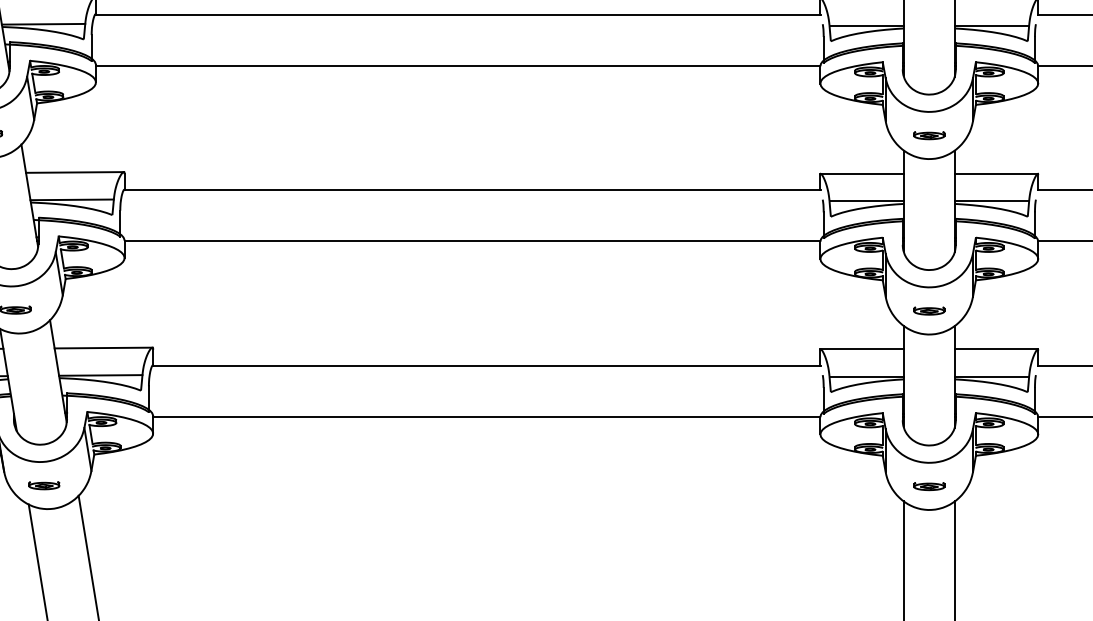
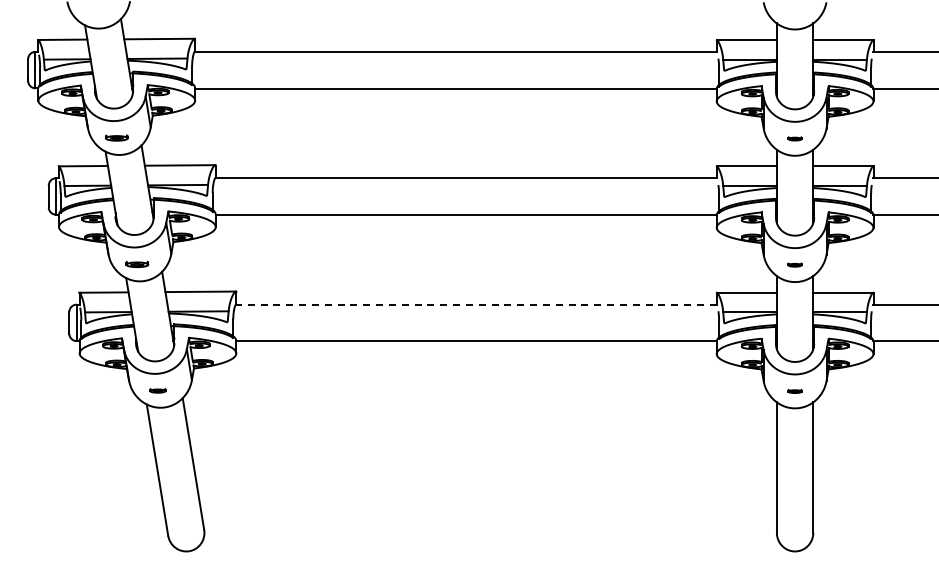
part: (928, 135) -> (794, 138), size x0.6
part: (928, 310) -> (794, 264), size x0.6
line: (486, 365) -> (476, 304), solid -> dashed
part: (43, 485) -> (157, 390), size x0.7
part: (928, 486) -> (794, 391), size x0.6

